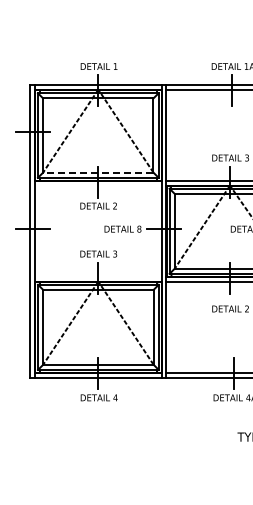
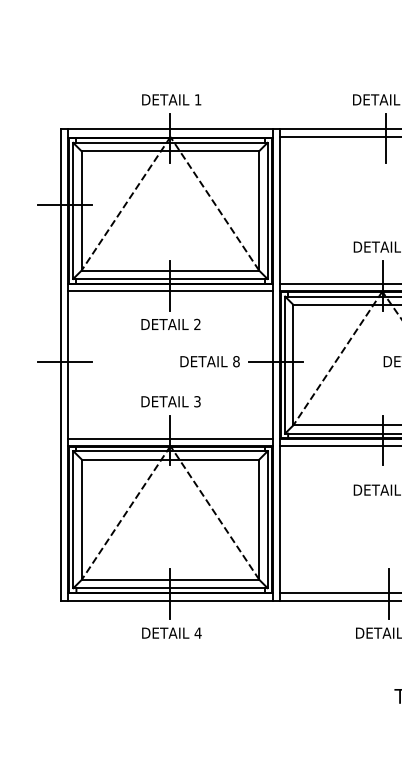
line: (97, 172) -> (169, 270), dashed -> solid
line: (97, 185) -> (169, 291), added
line: (97, 276) -> (169, 437), added

